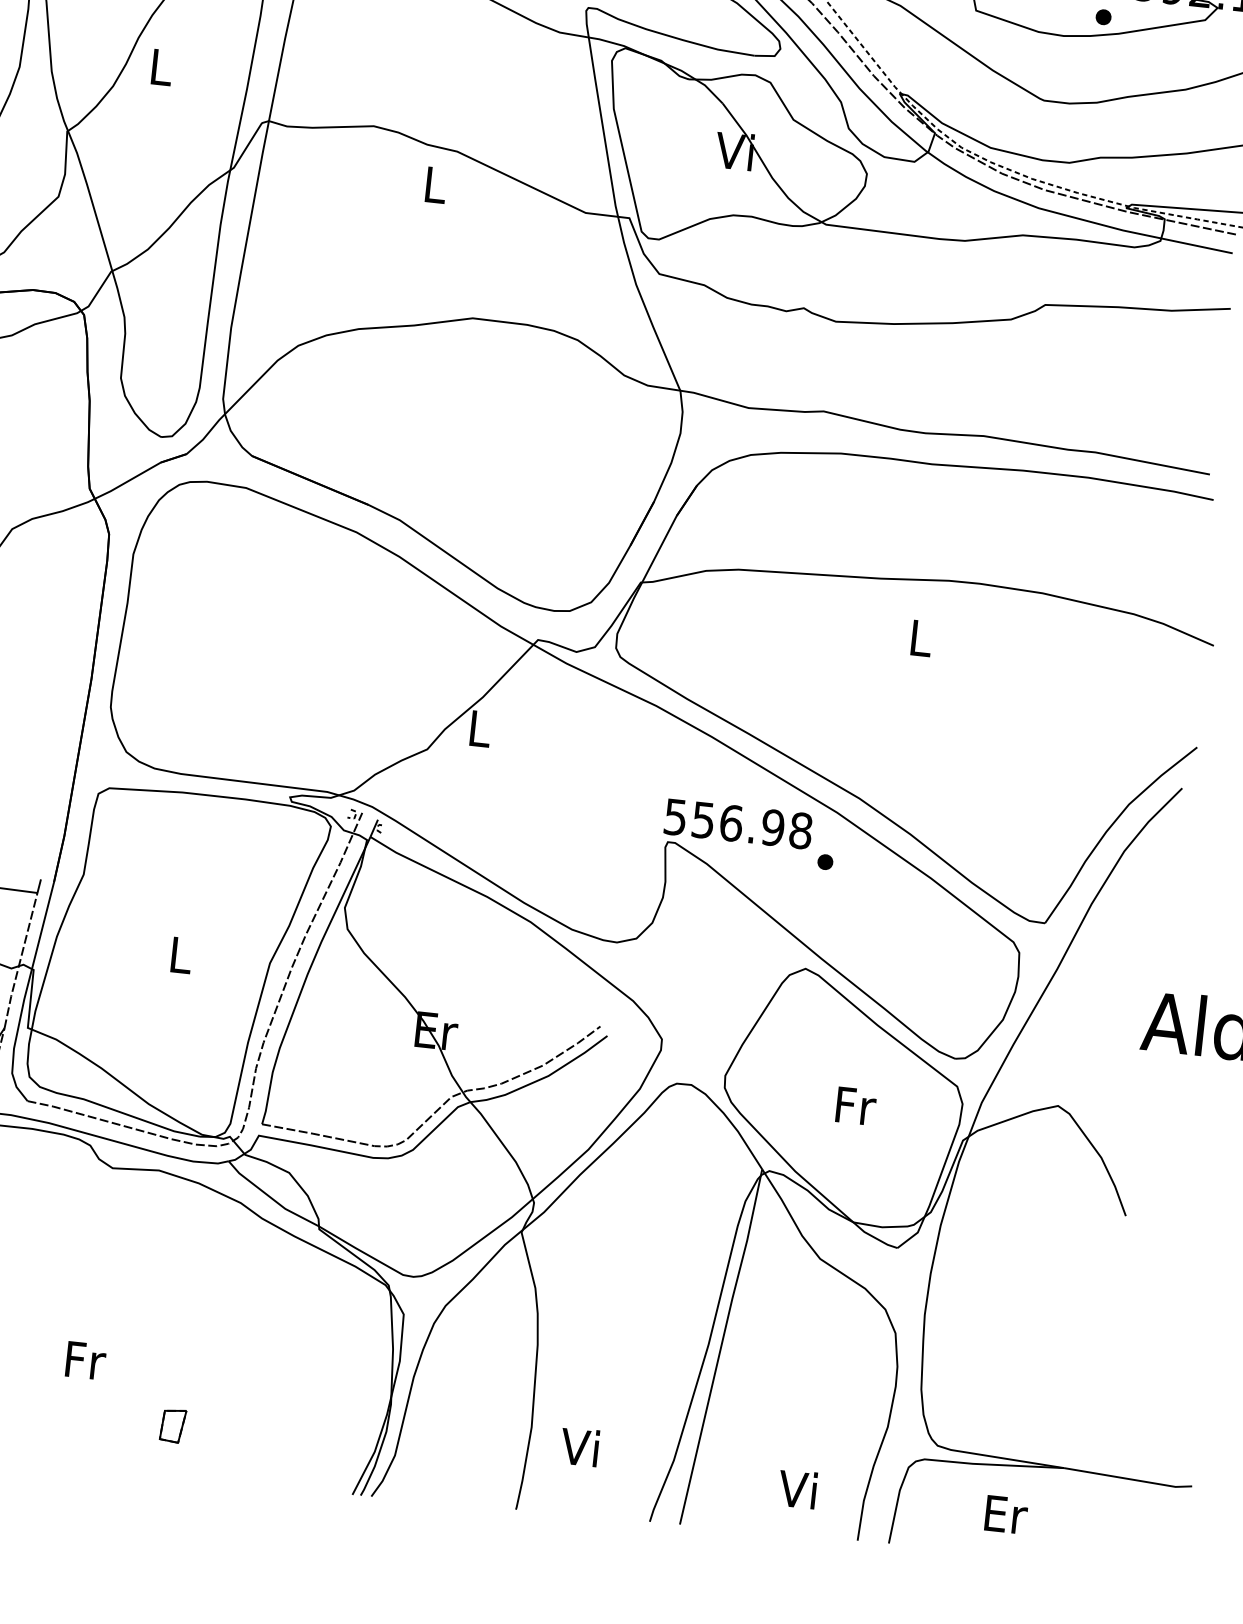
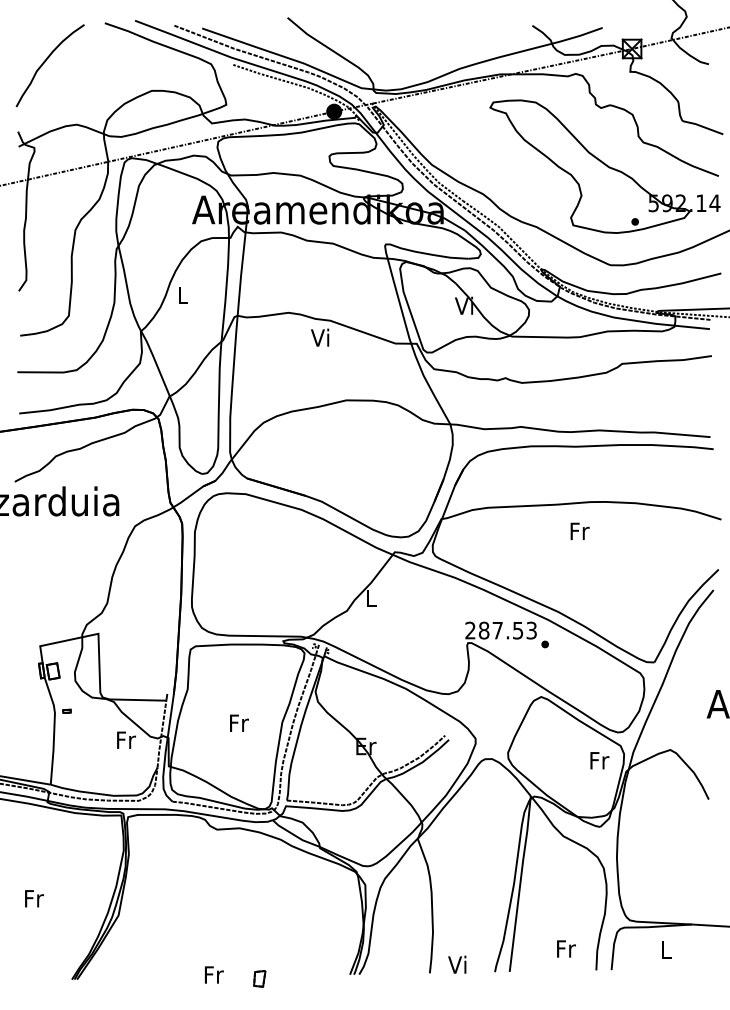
text: (433, 183) -> (320, 337), L -> Vi
text: (920, 638) -> (579, 531), L -> Fr
text: (739, 823) -> (501, 630), 556.98 -> 287.53
text: (182, 953) -> (239, 722), L -> Fr
text: (855, 1105) -> (599, 760), moved
text: (86, 1359) -> (214, 974), moved
part: (172, 1425) -> (259, 978), moved
text: (580, 1446) -> (457, 964), moved
text: (799, 1488) -> (565, 948), Vi -> Fr
text: (1005, 1513) -> (666, 949), Er -> L

